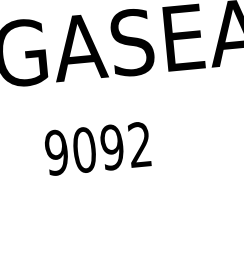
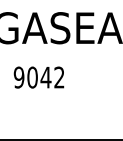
text: (111, 147) -> (45, 77), 9092 -> 9042

